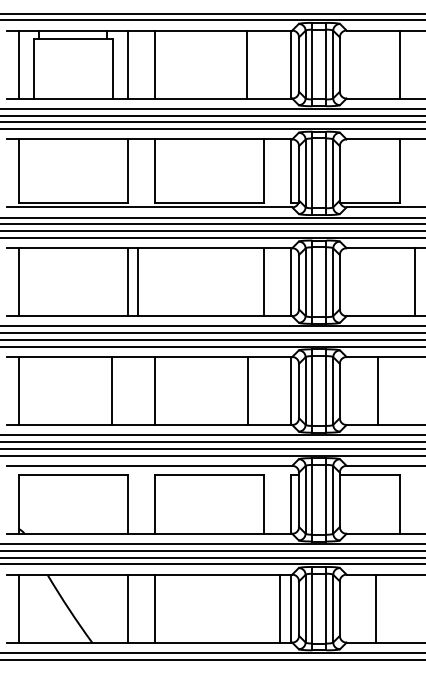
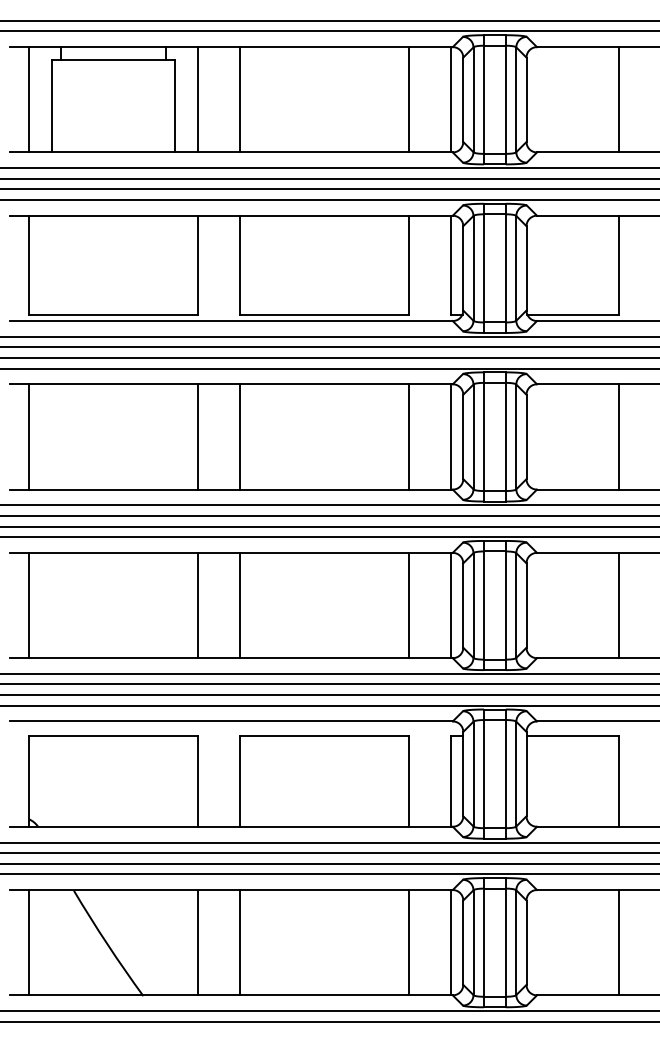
line: (246, 64) -> (408, 99), moved
line: (137, 282) -> (239, 437), moved
line: (414, 282) -> (618, 437), moved
line: (111, 391) -> (197, 606), moved
line: (247, 391) -> (408, 606), moved
line: (377, 391) -> (618, 606), moved
line: (279, 608) -> (408, 942), moved
line: (375, 608) -> (618, 942), moved

